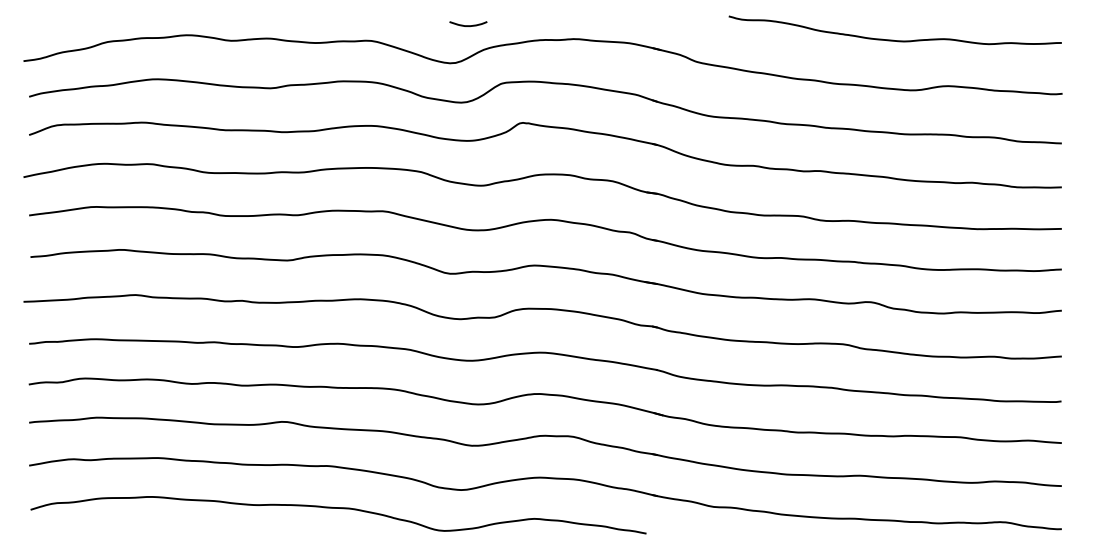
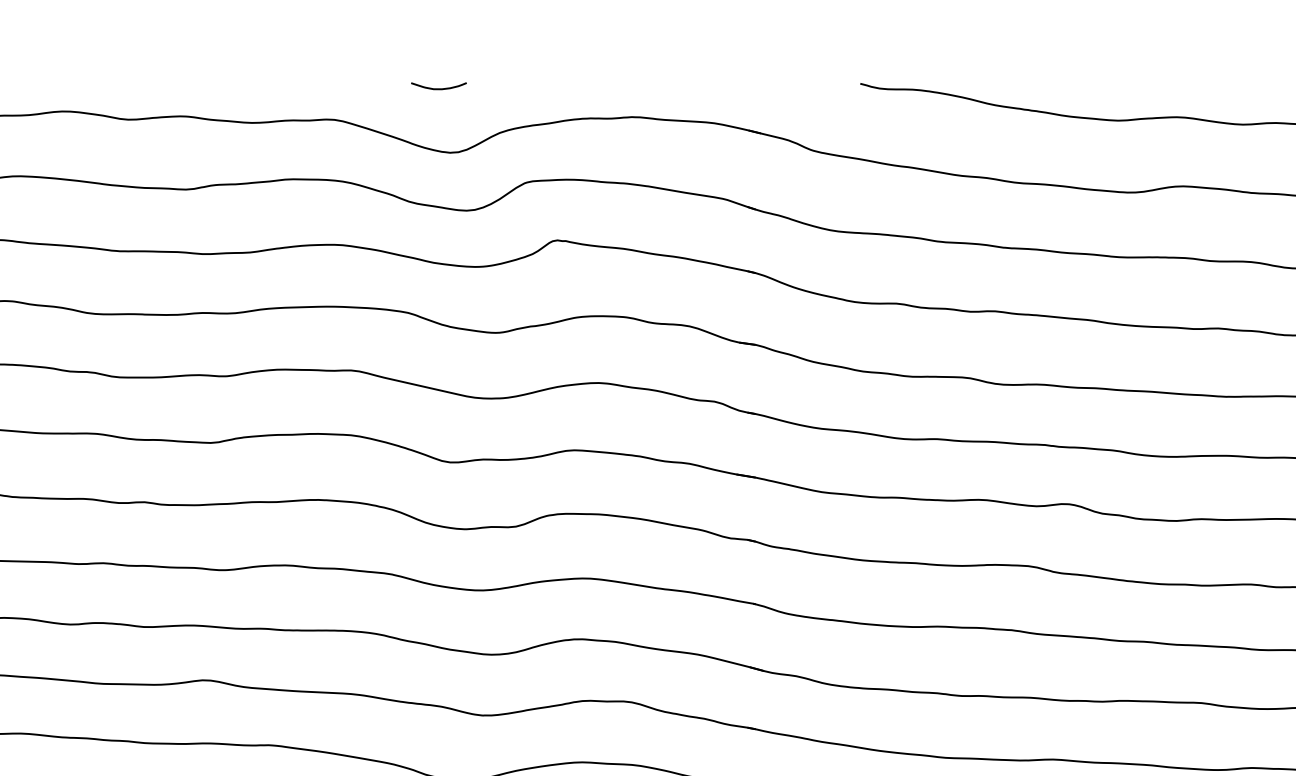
curve: (468, 25) -> (439, 88), moved

